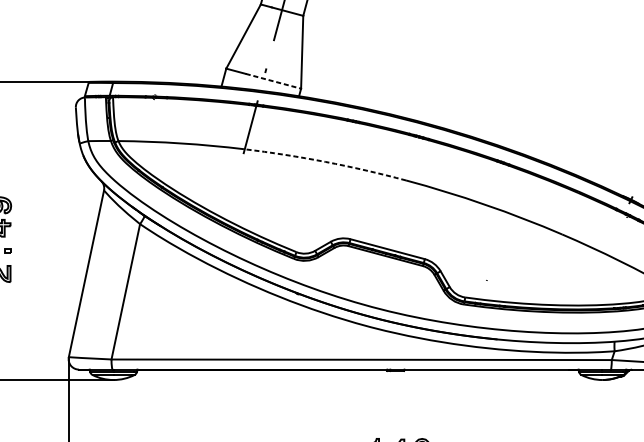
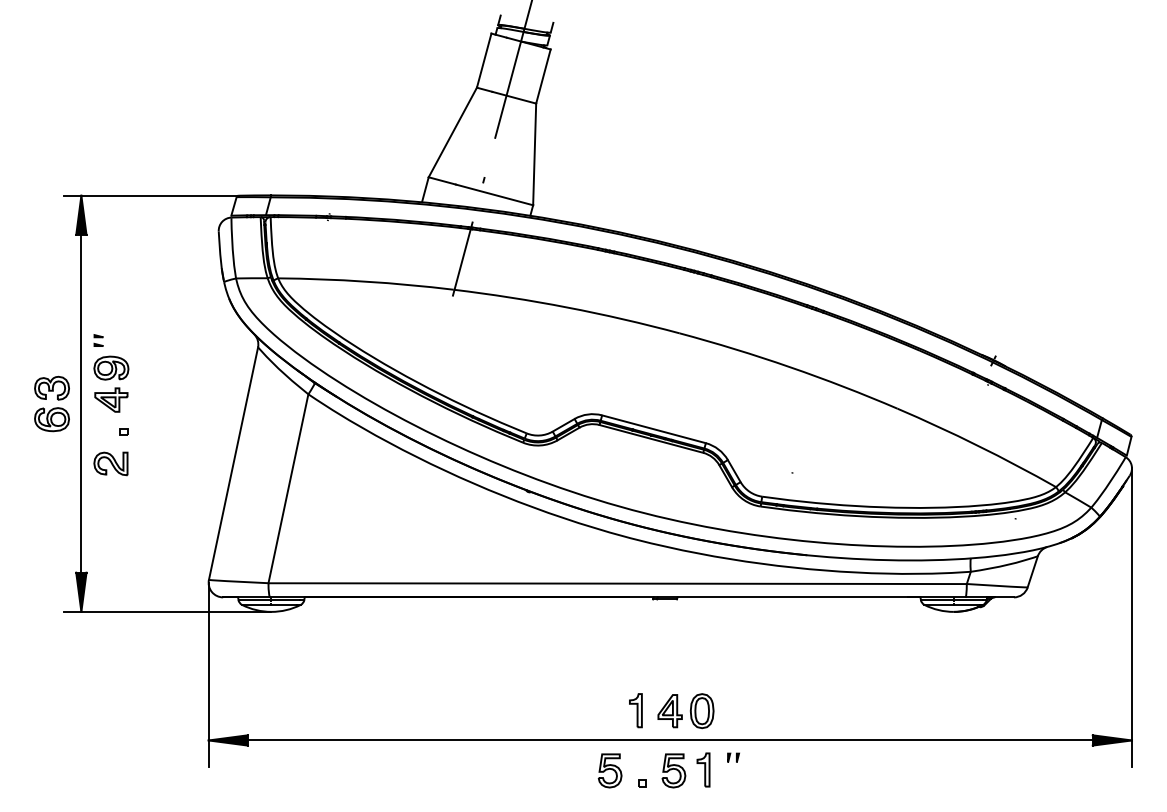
line: (273, 80) -> (494, 194), dashed -> solid
arc: (325, 161) -> (567, 307), dashed -> solid

